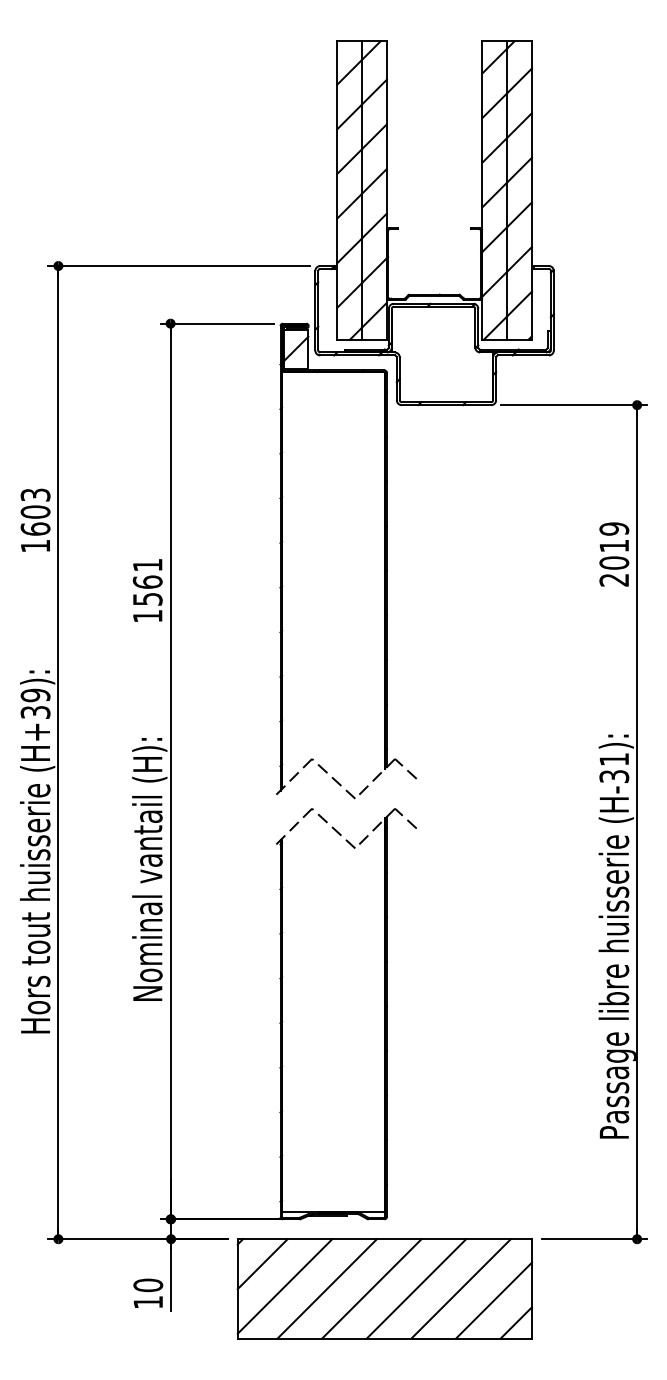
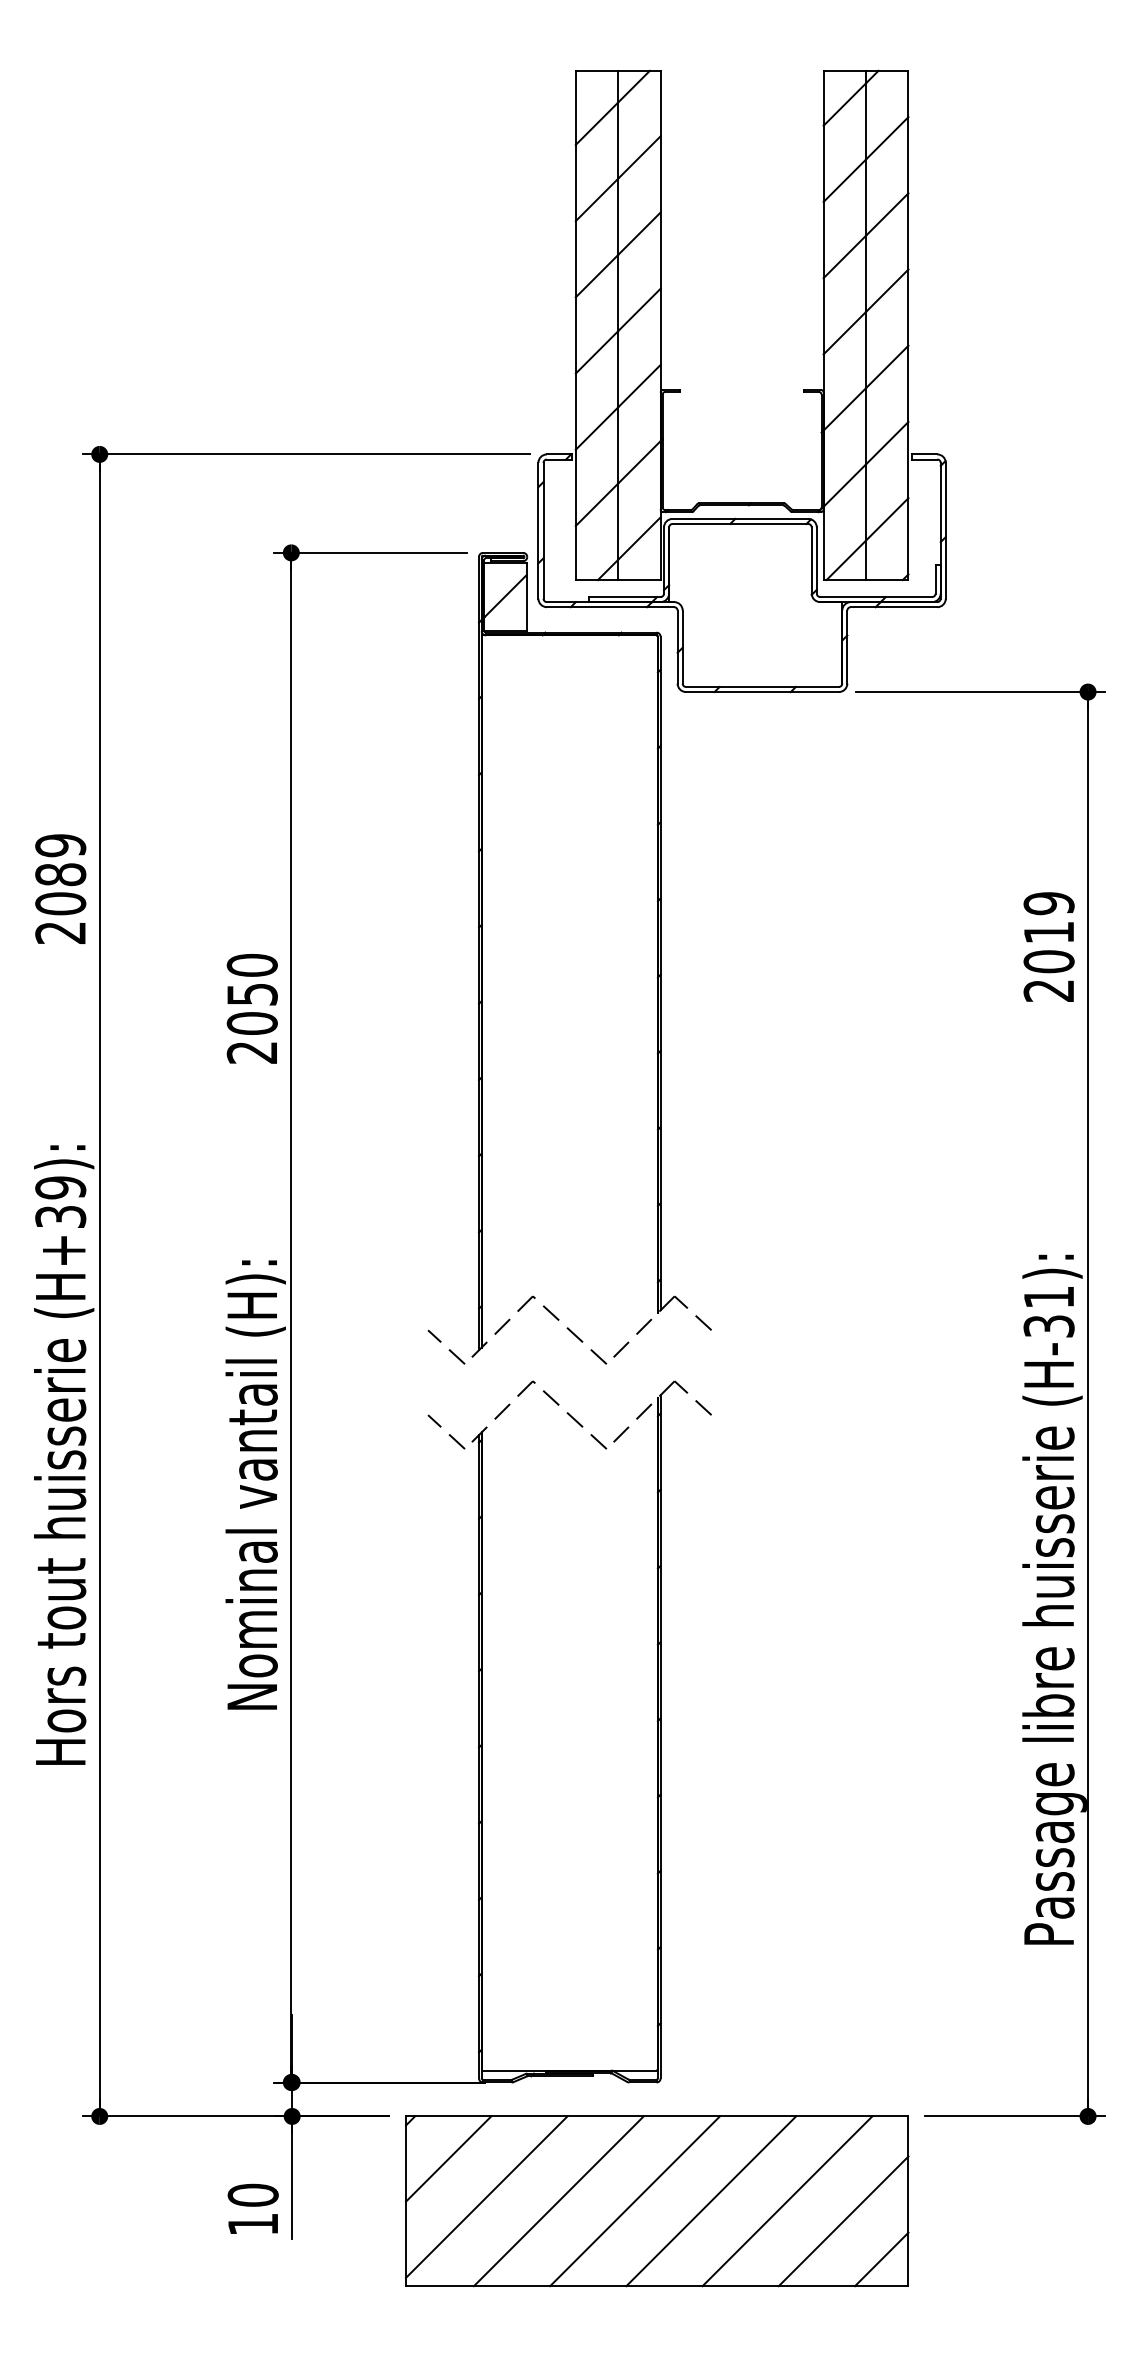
text: (35, 520) -> (60, 889), 1603 -> 2089
text: (147, 590) -> (251, 1008), 1561 -> 2050
line: (261, 788) -> (446, 1346), added
line: (261, 838) -> (446, 1432), added

